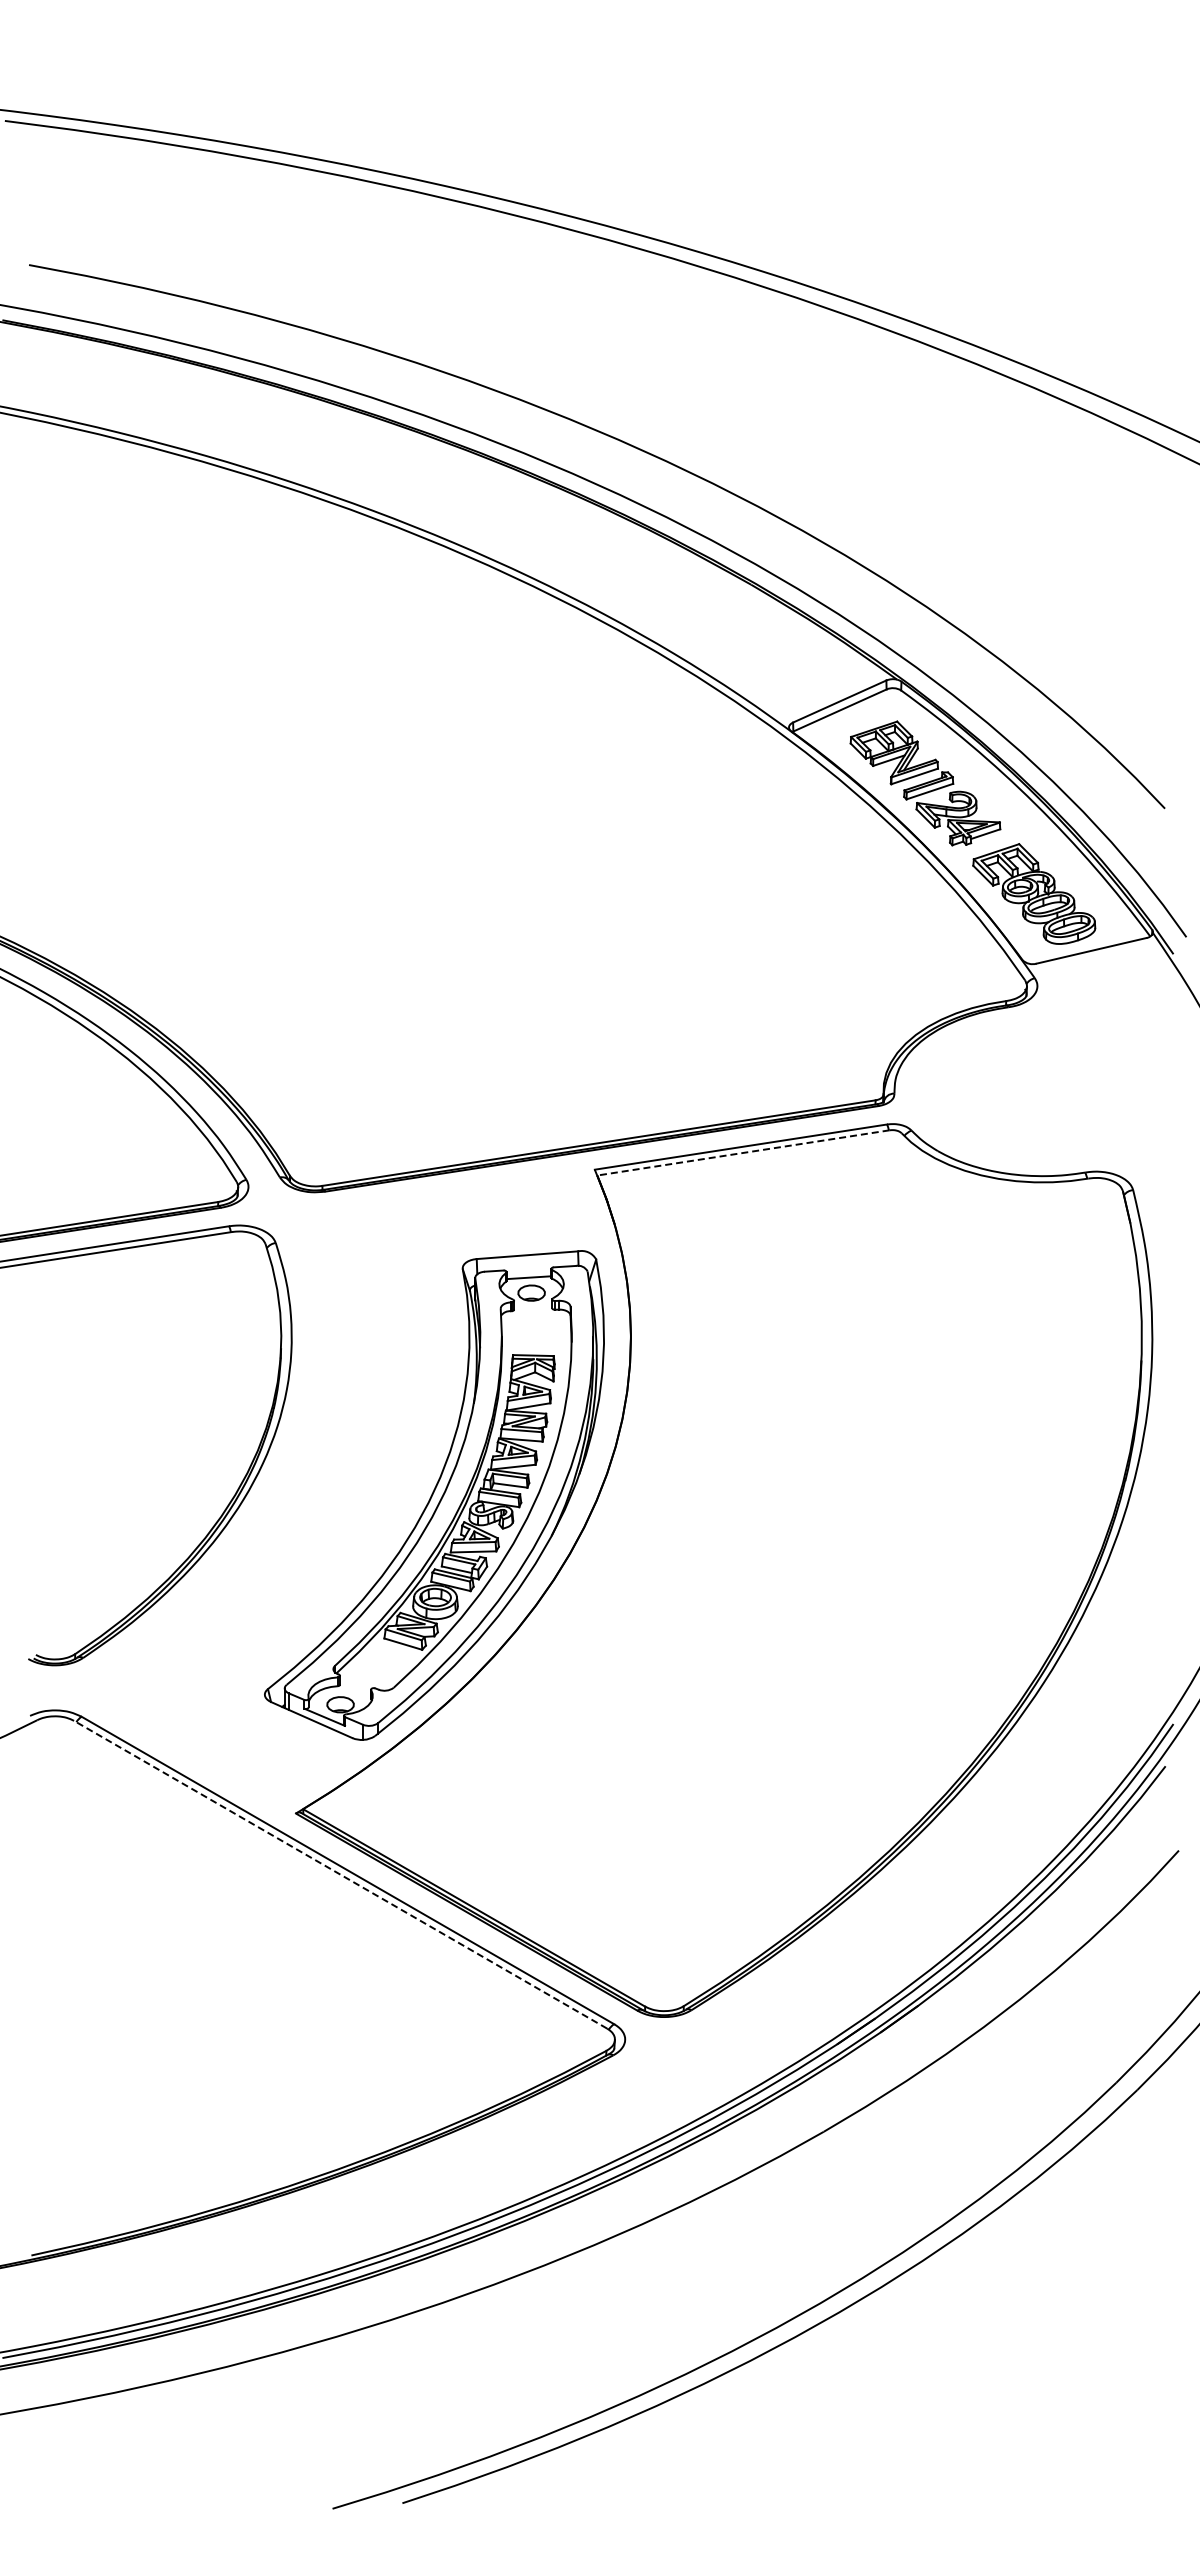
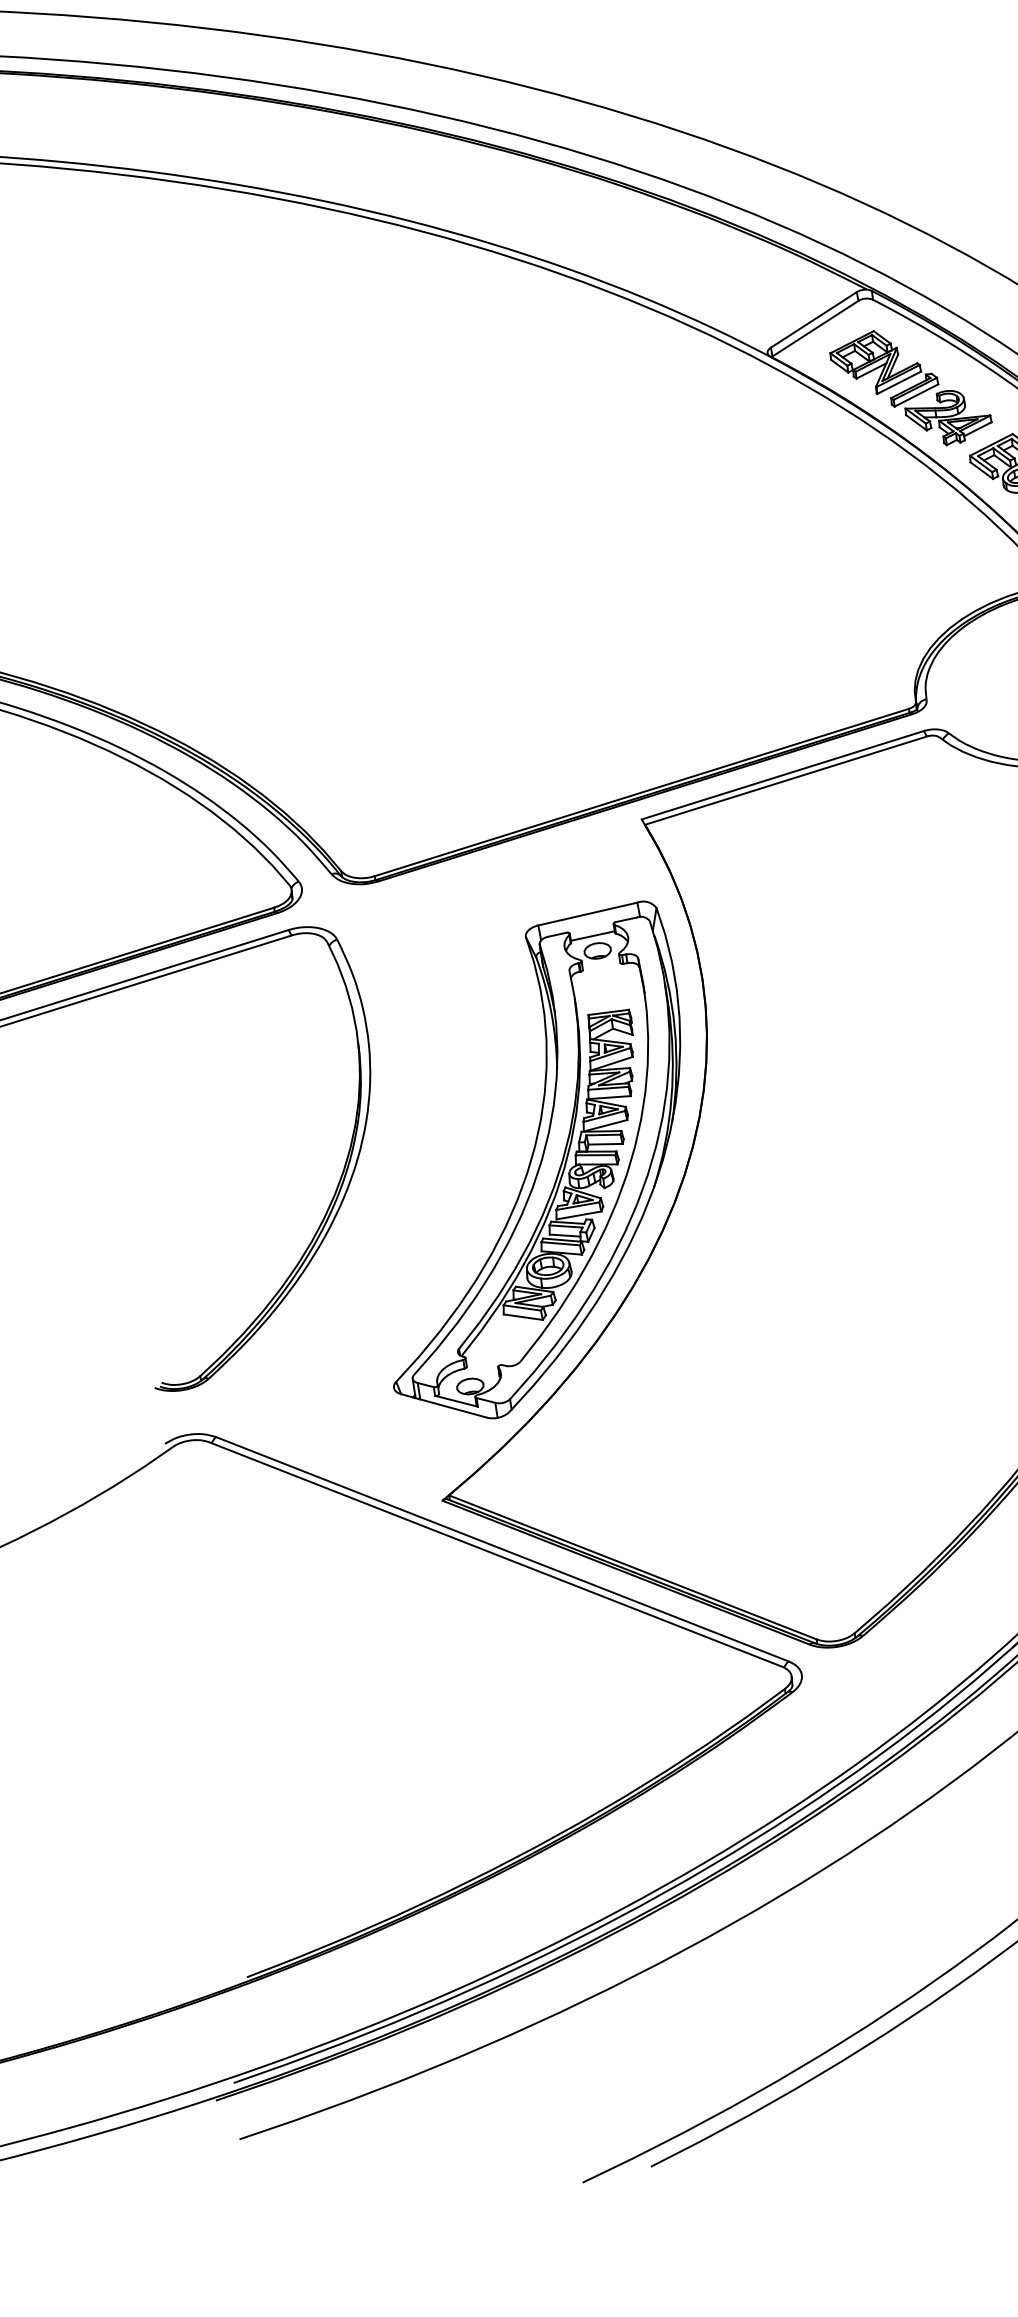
line: (743, 1152) -> (786, 780), dashed -> solid
line: (340, 1874) -> (495, 1554), dashed -> solid

